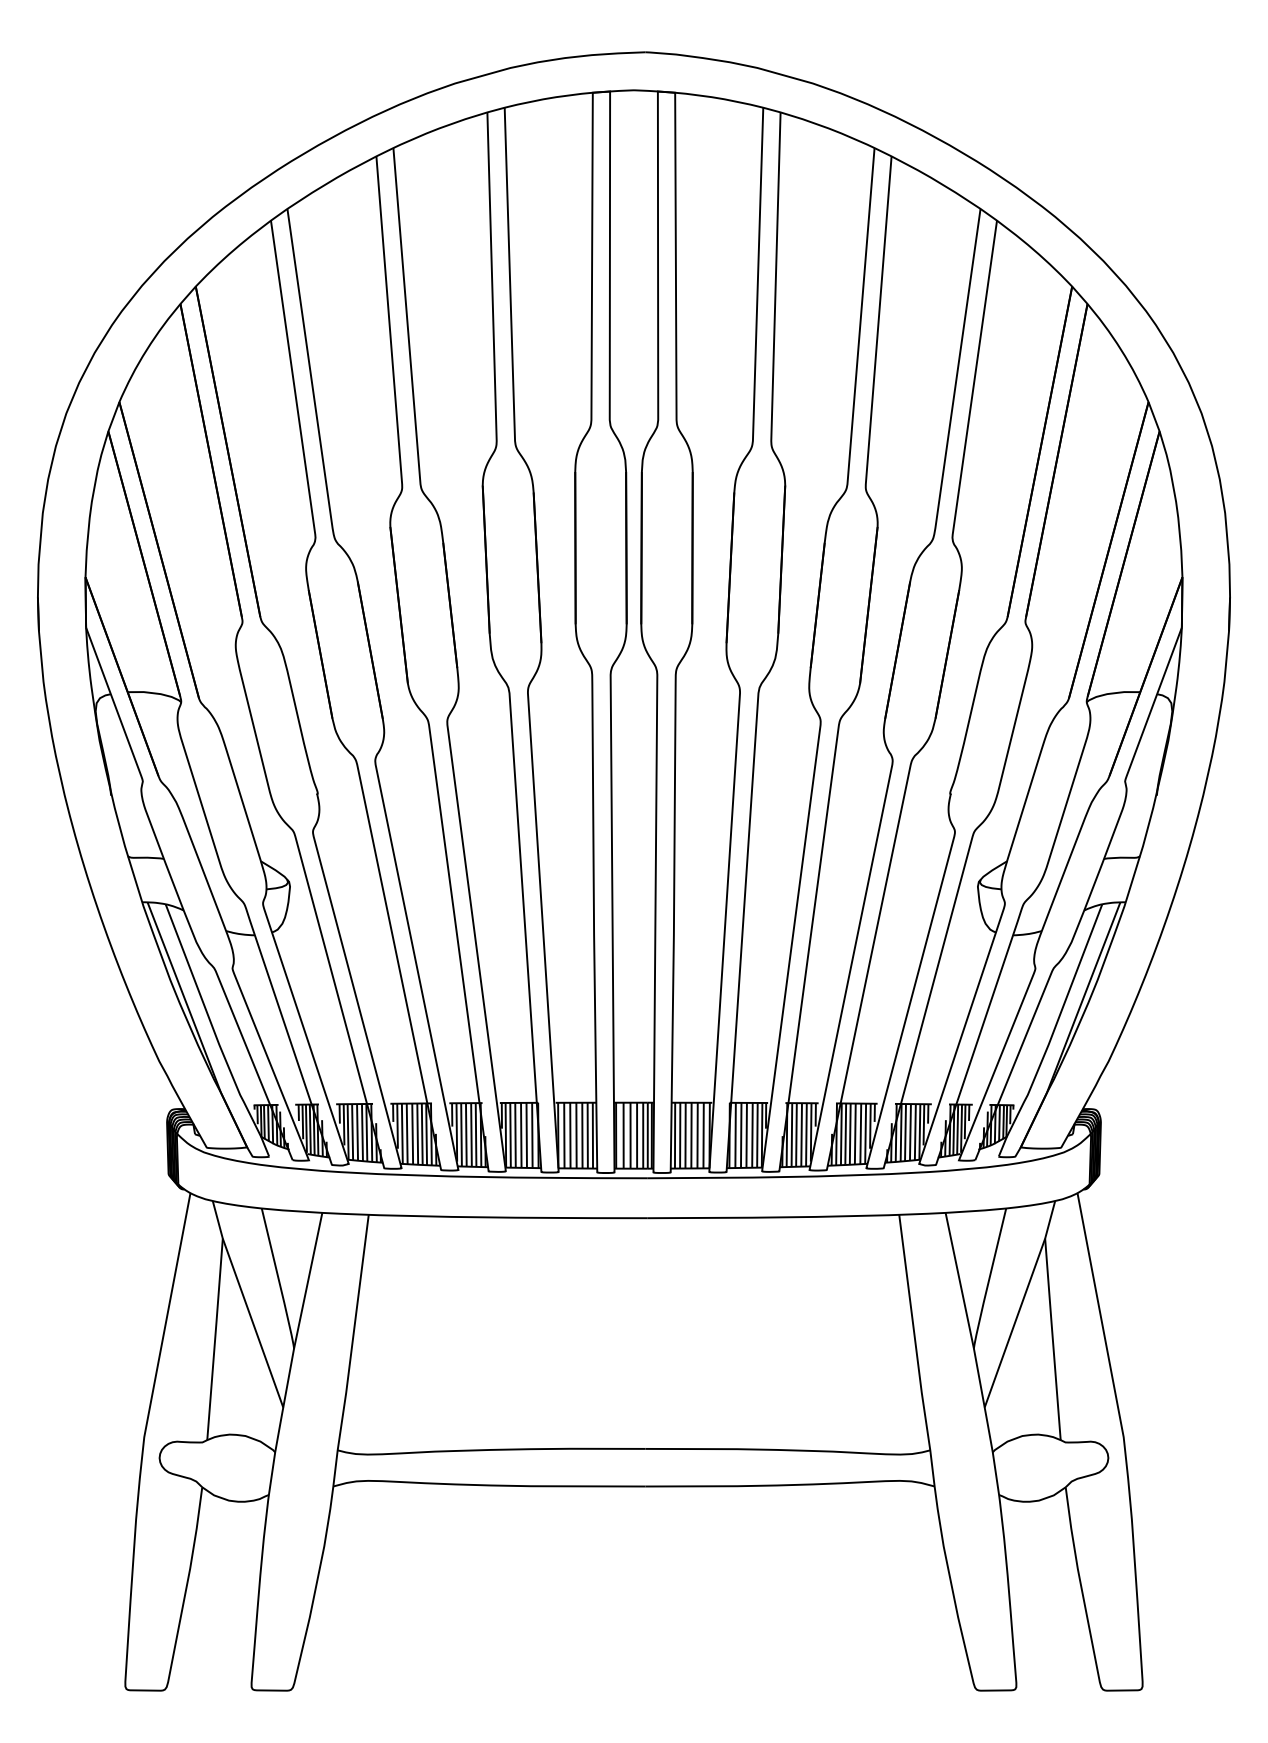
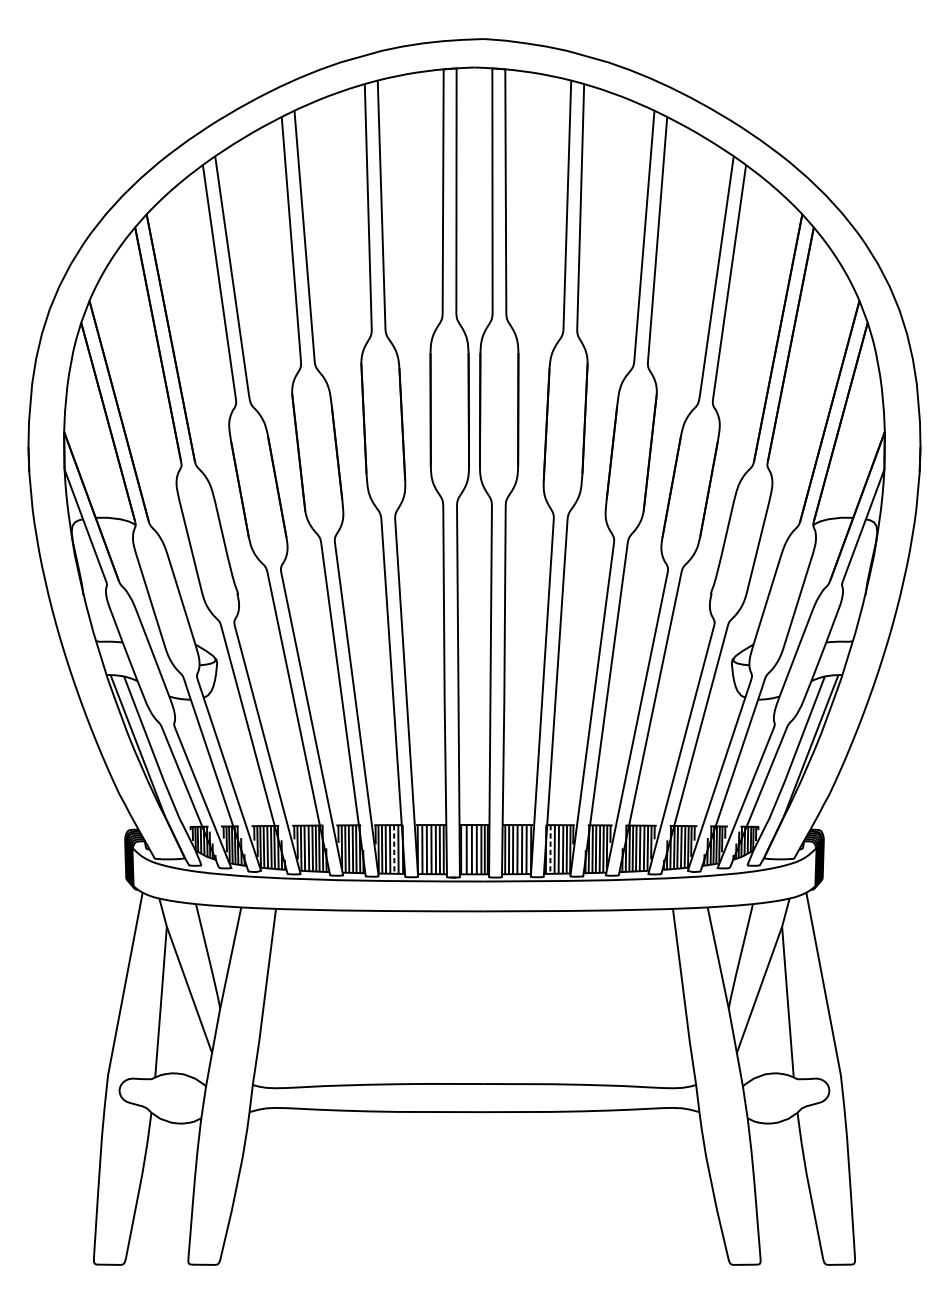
line: (526, 1135) -> (394, 849), solid -> dashed
line: (735, 1135) -> (550, 849), solid -> dashed

